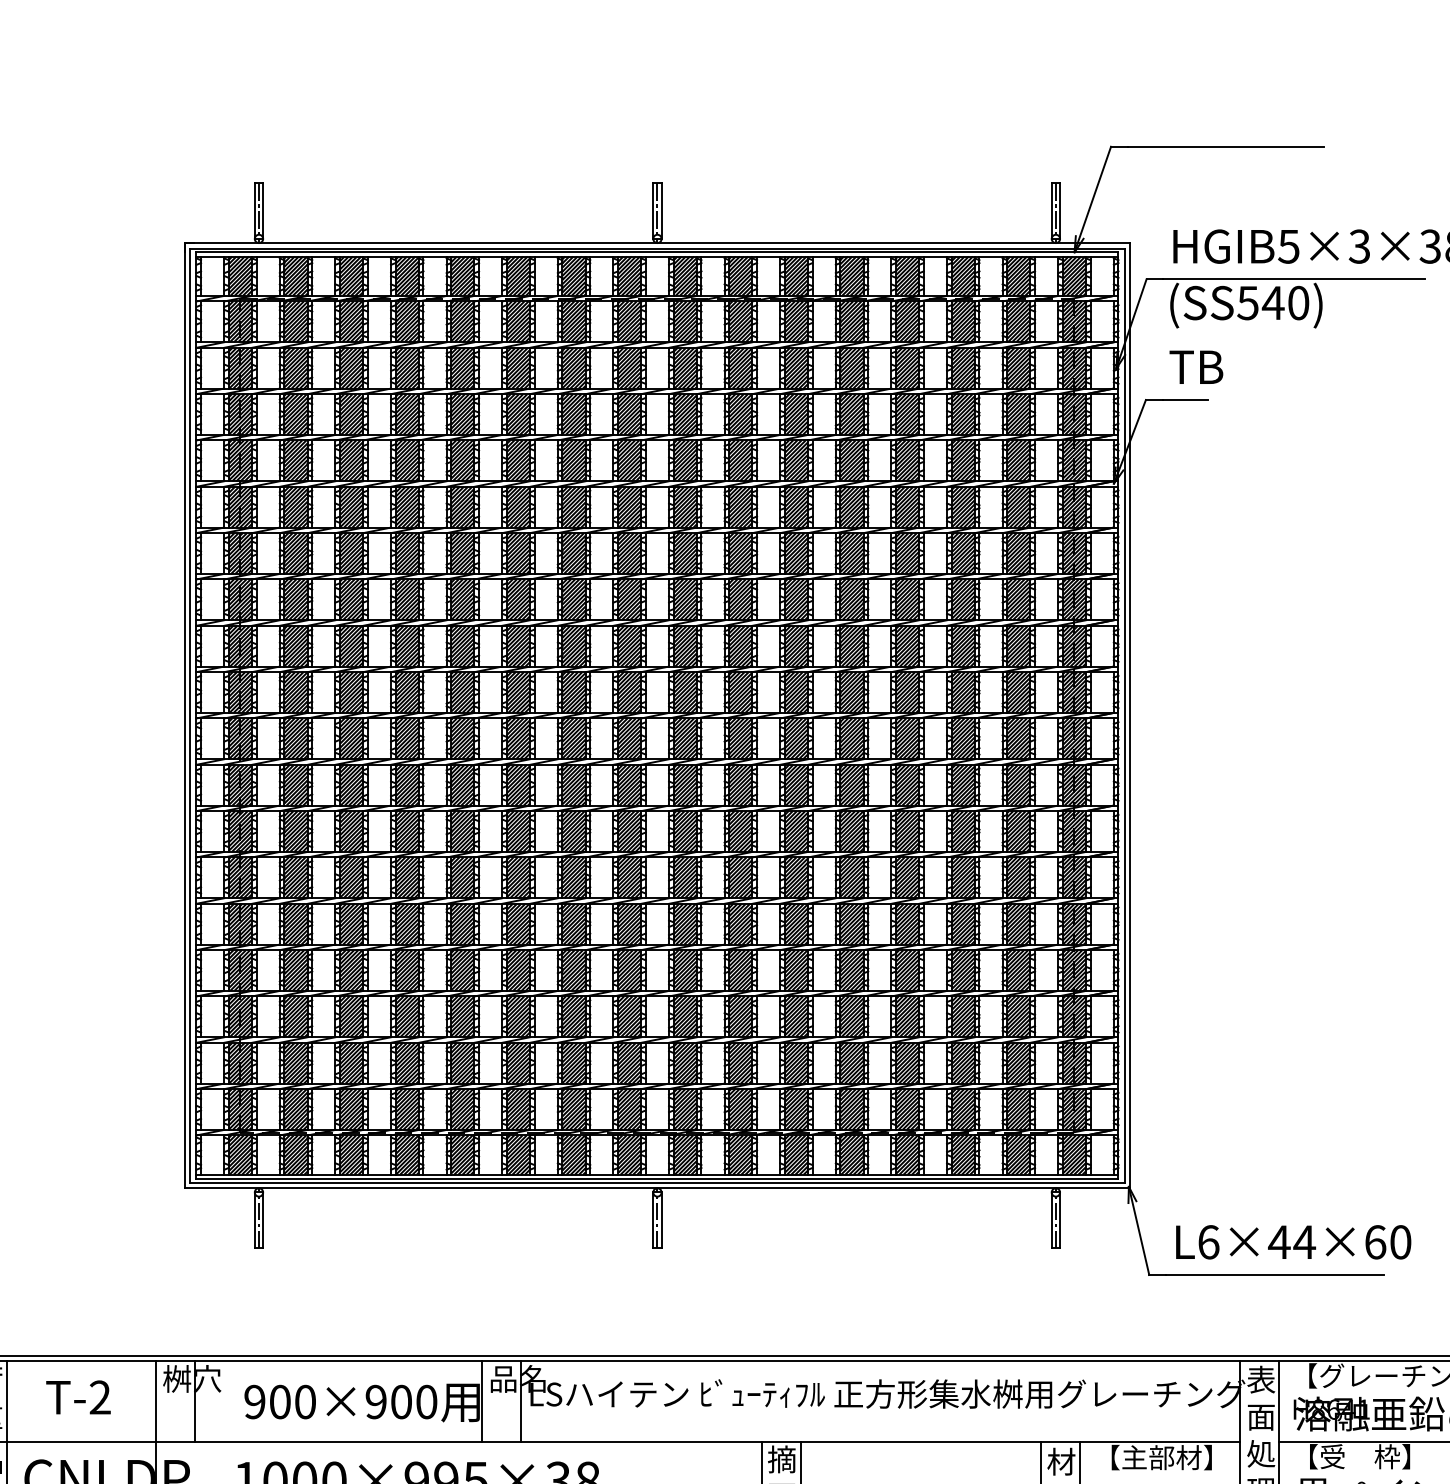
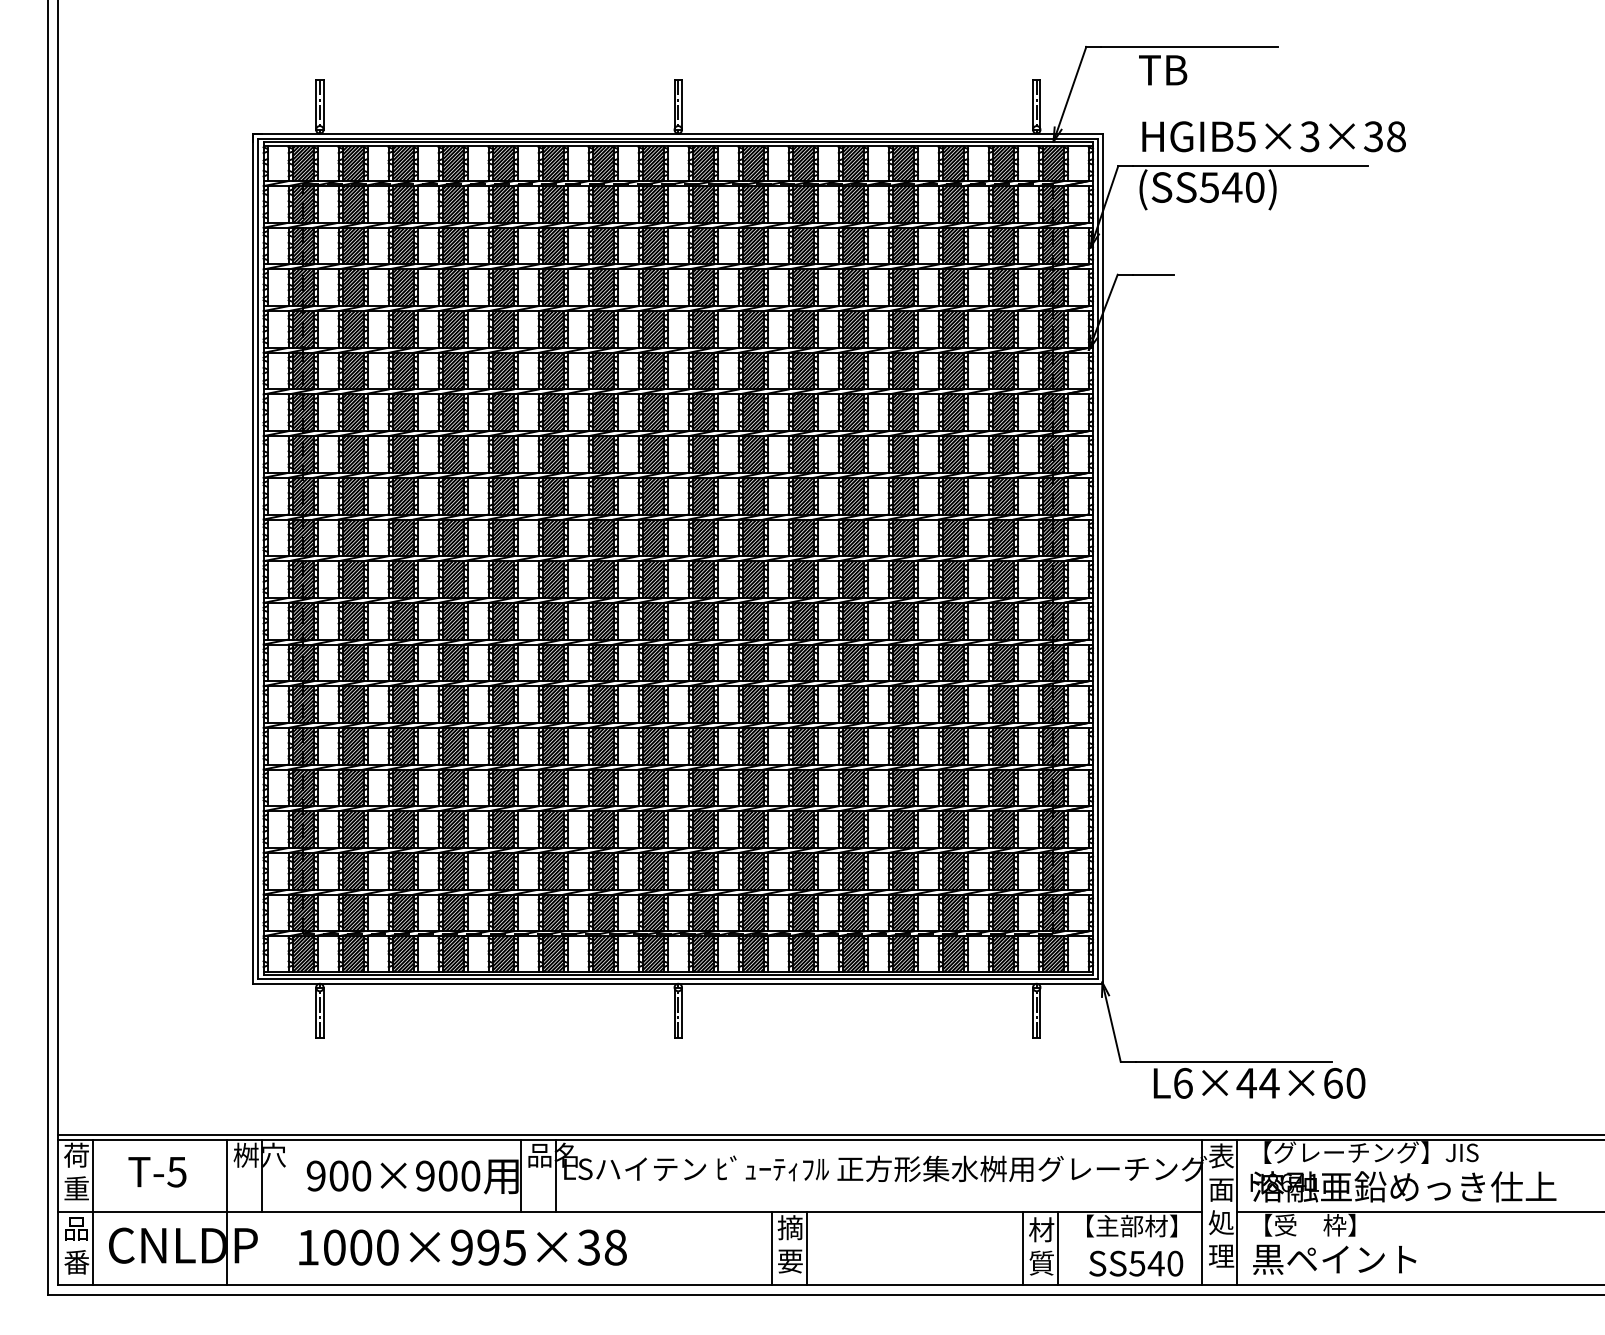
text: (1196, 367) -> (1163, 70), moved
text: (1293, 1242) -> (1259, 1083), moved
text: (99, 1396) -> (176, 1171), T-2 -> T-5

